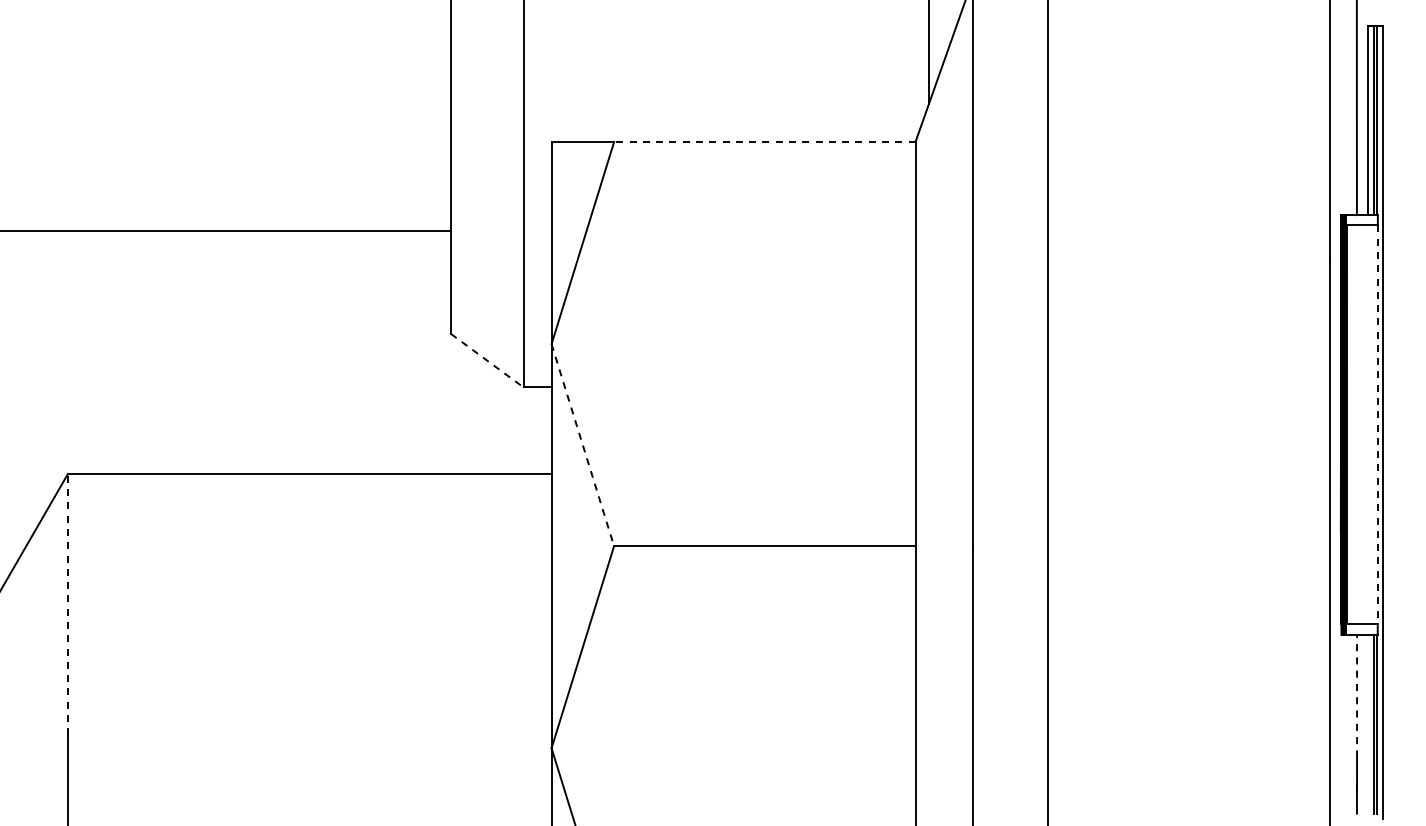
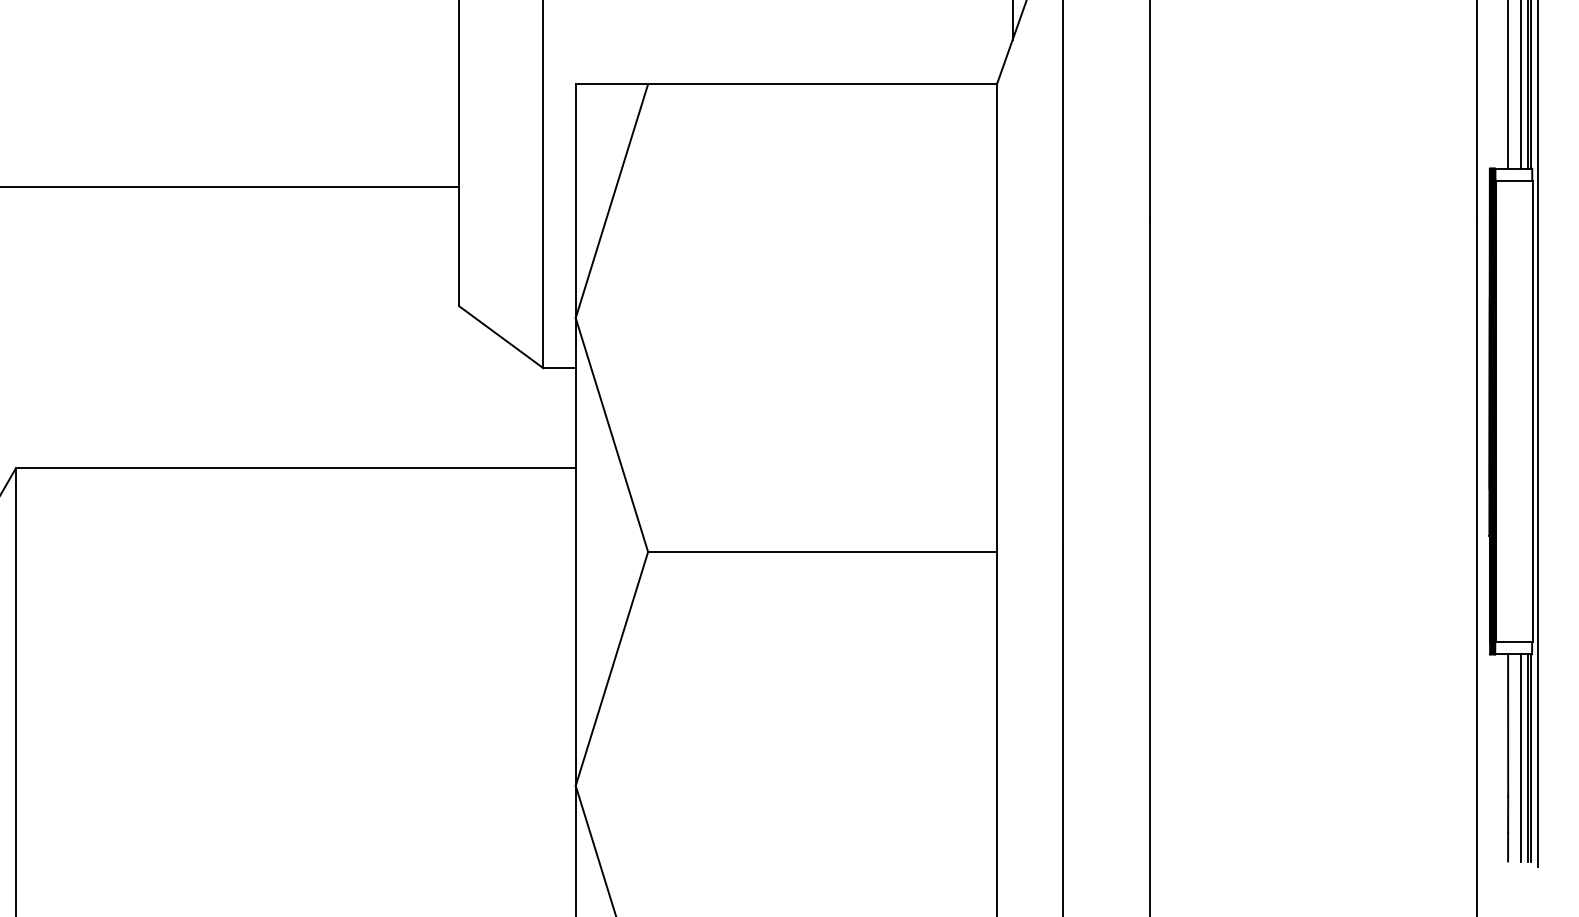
line: (764, 142) -> (822, 84), dashed -> solid
line: (487, 360) -> (501, 337), dashed -> solid
line: (1378, 425) -> (1532, 412), dashed -> solid
line: (582, 445) -> (611, 435), dashed -> solid
line: (67, 604) -> (15, 619), dashed -> solid
line: (1357, 695) -> (1508, 724), dashed -> solid
line: (1368, 723) -> (1521, 757), added

